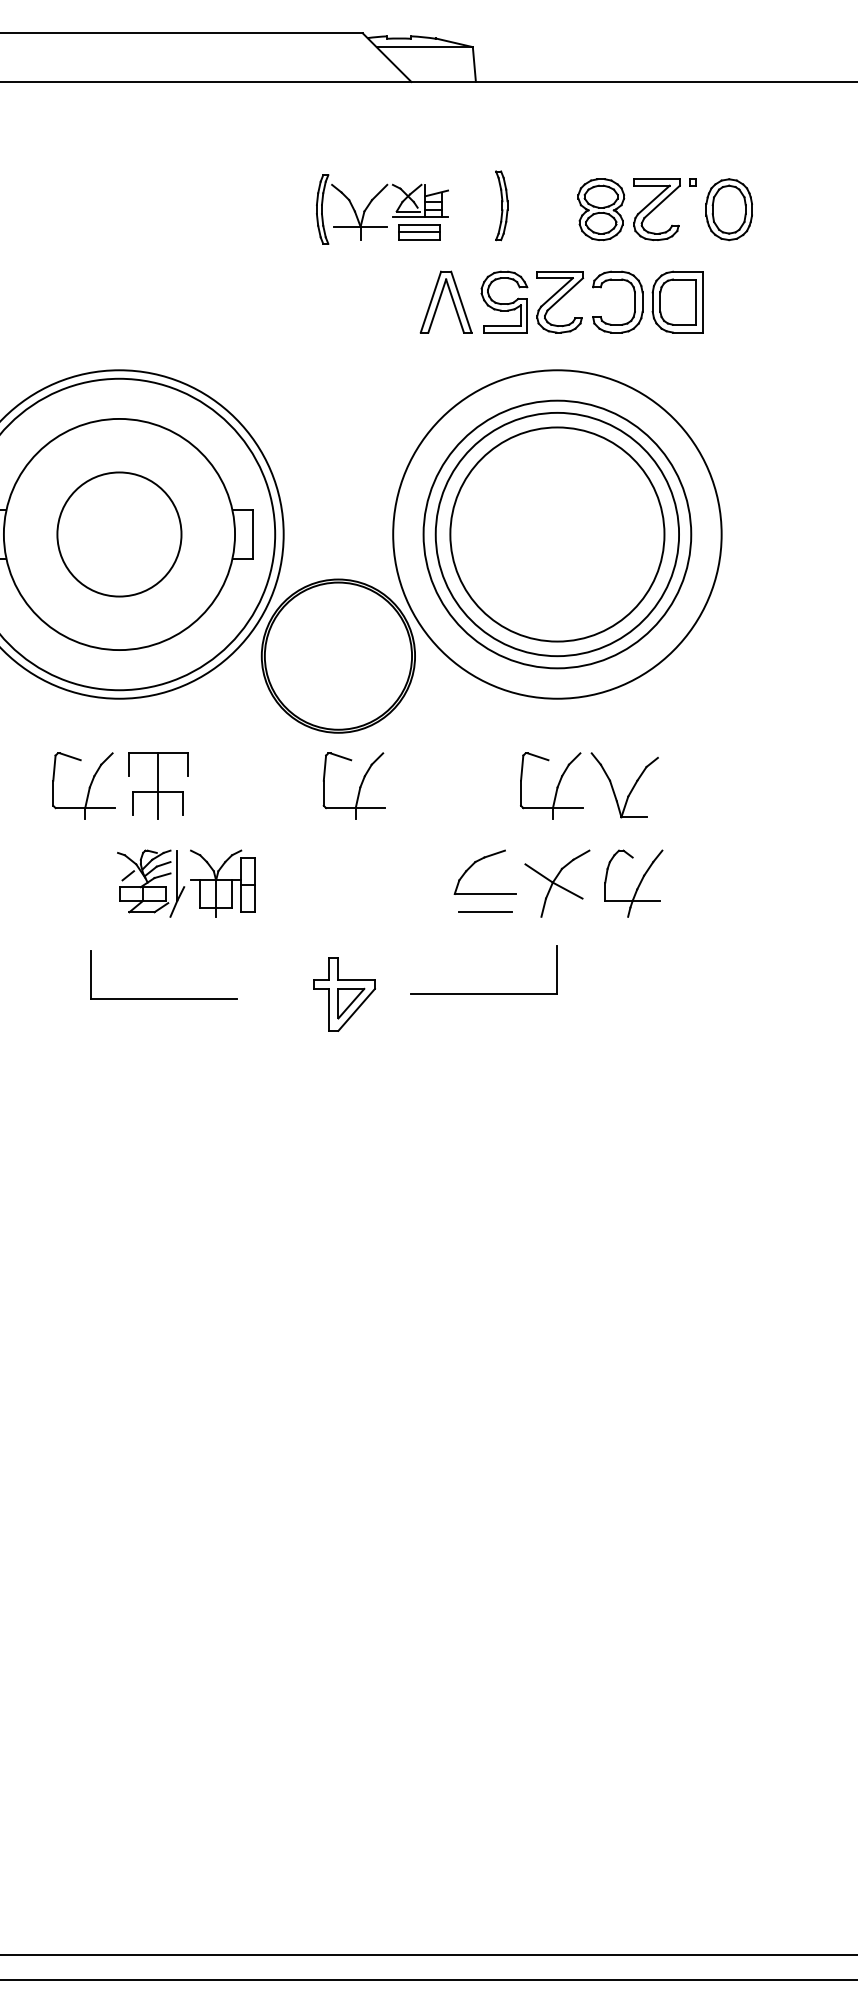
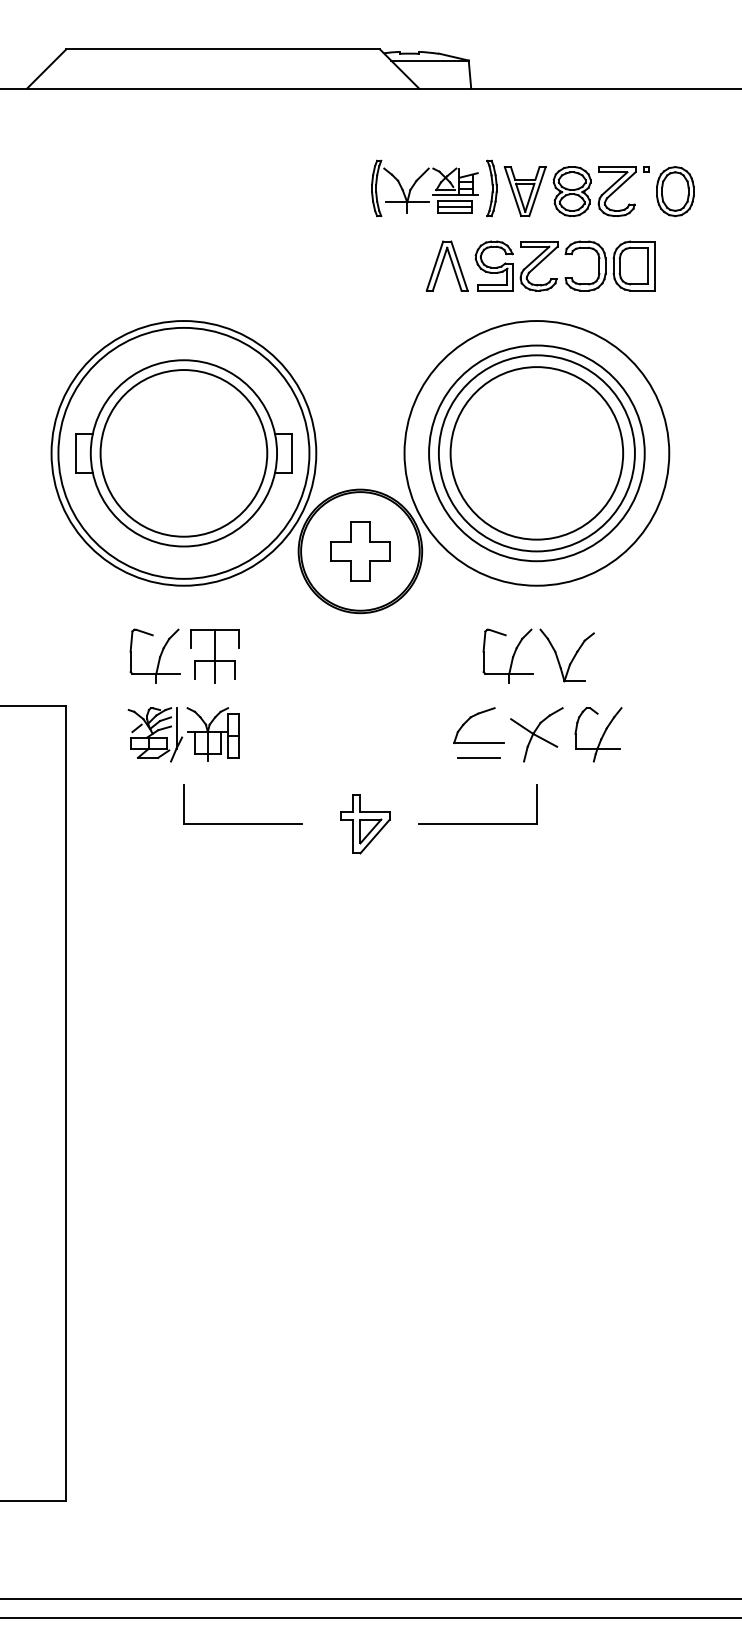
part: (370, 204) -> (415, 184), moved
part: (542, 209) -> (524, 191), added
circle: (118, 534) -> (183, 453), size x1.67
part: (338, 656) -> (360, 551), added
part: (606, 777) -> (552, 649), moved
part: (353, 785) -> (372, 655), removed
part: (185, 883) -> (183, 734), moved
part: (163, 998) -> (242, 823), moved

